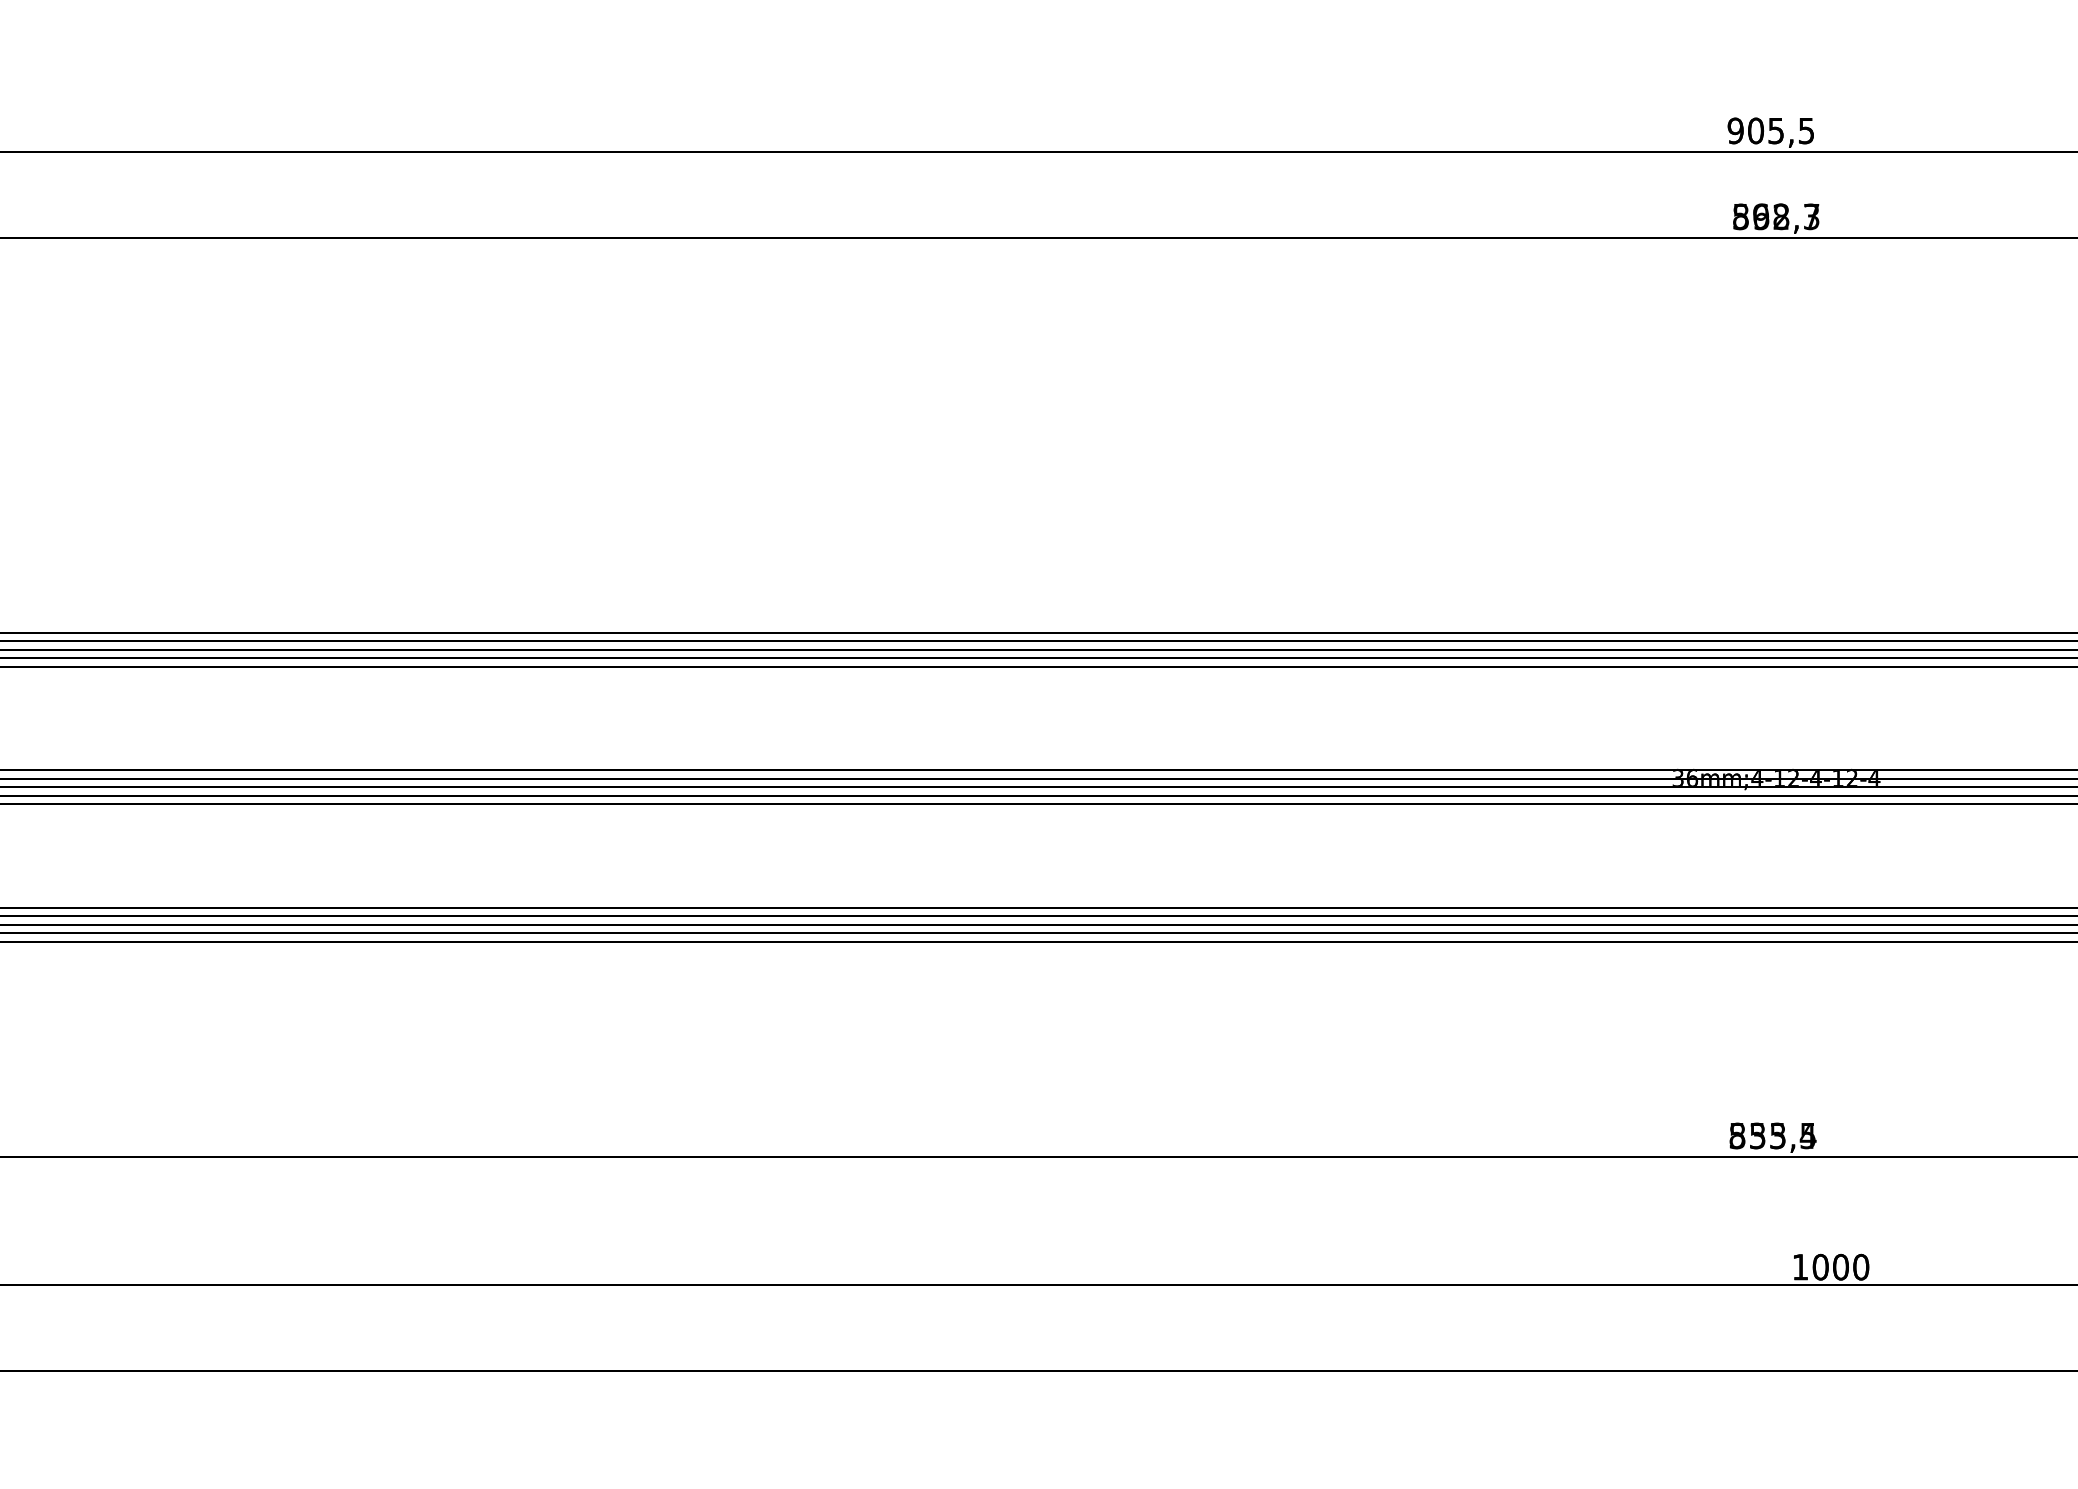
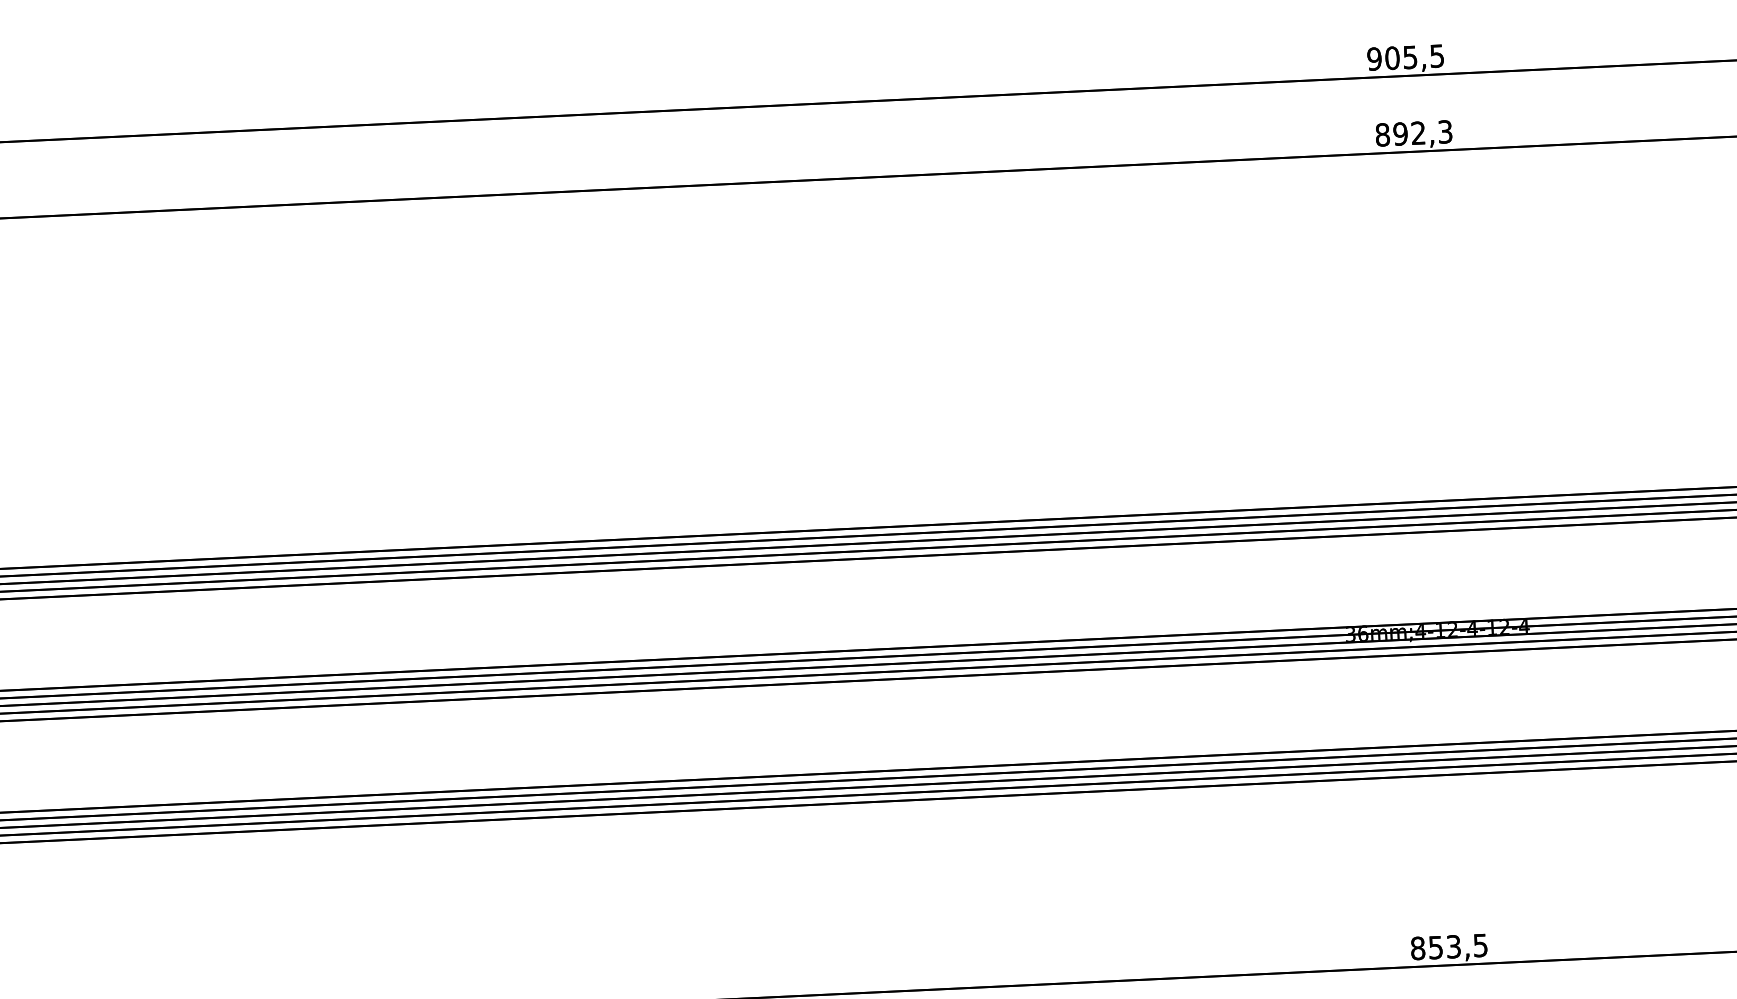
text: (1776, 216) -> (1414, 133), 568,7 -> 892,3
text: (1772, 1135) -> (1449, 946), 535,4 -> 853,5

